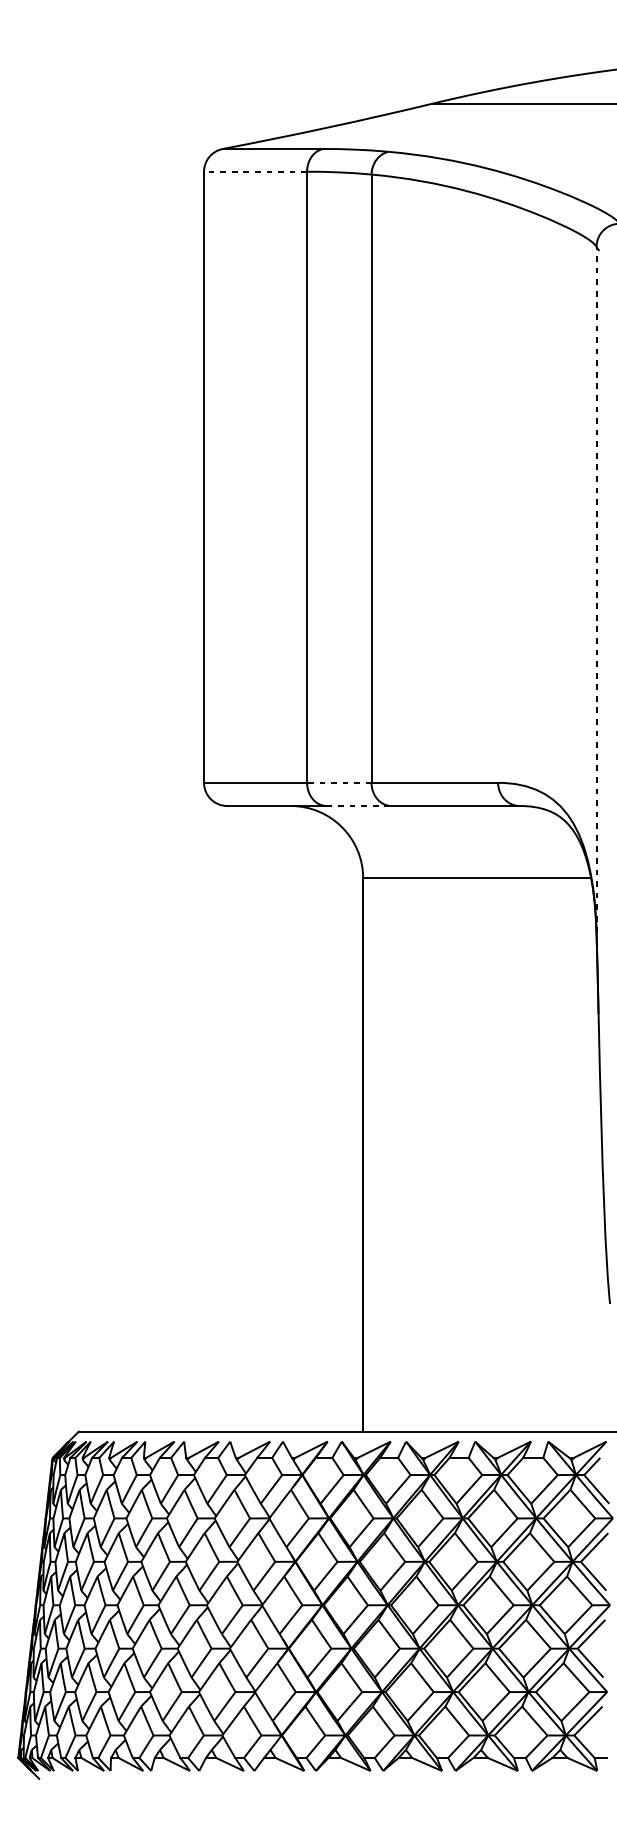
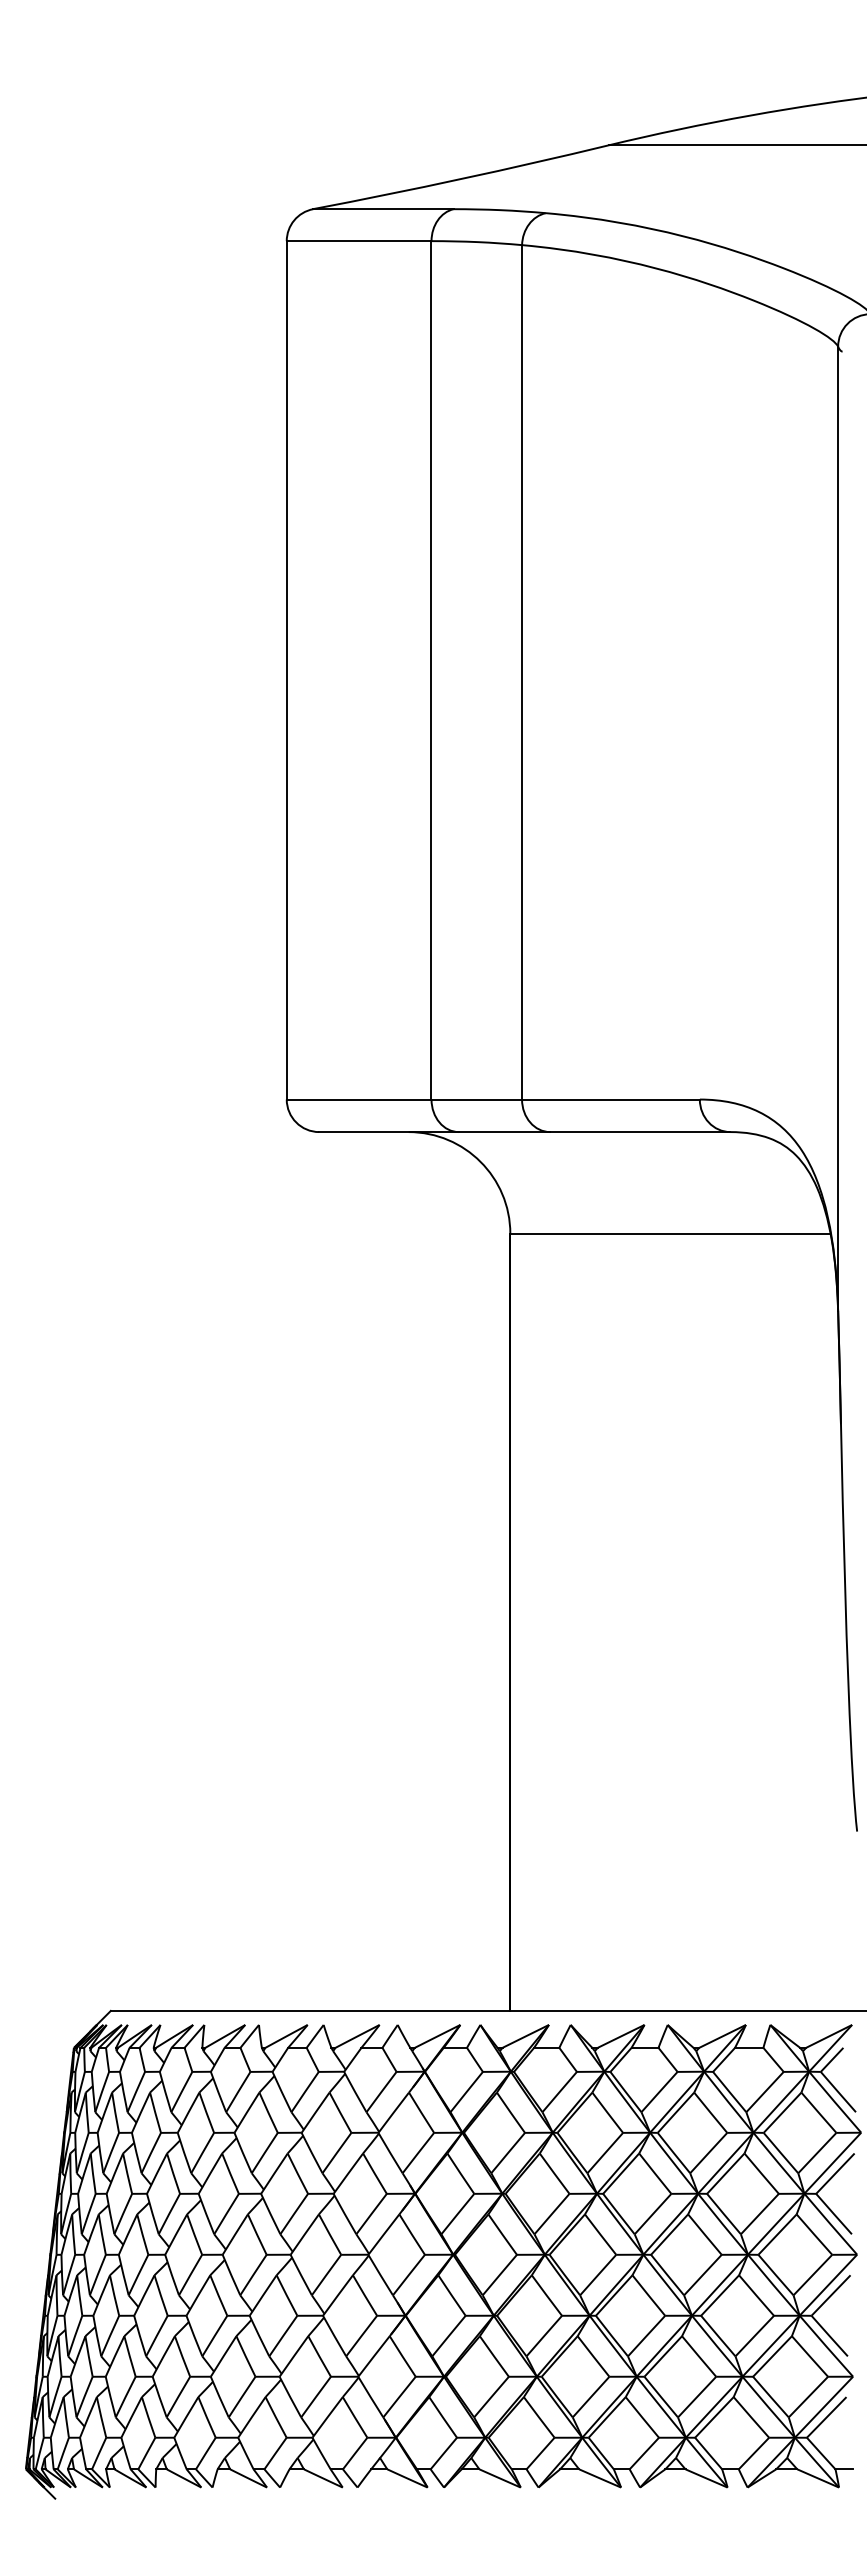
line: (255, 171) -> (358, 241), dashed -> solid
line: (596, 589) -> (838, 828), dashed -> solid
line: (339, 782) -> (476, 1099), dashed -> solid
line: (359, 806) -> (504, 1132), dashed -> solid

